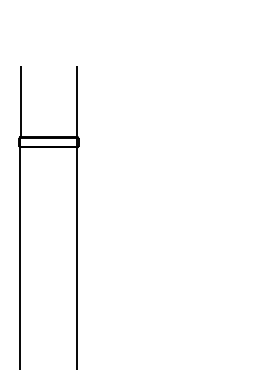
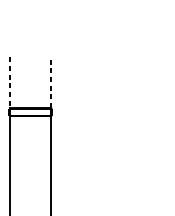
line: (77, 100) -> (51, 81), solid -> dashed
line: (20, 101) -> (10, 82), solid -> dashed

